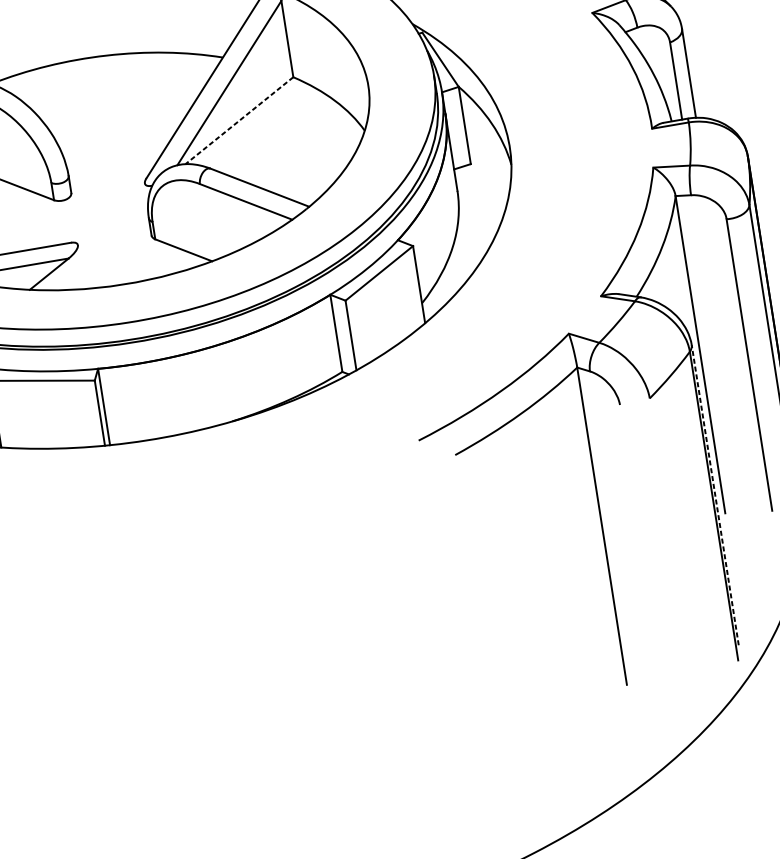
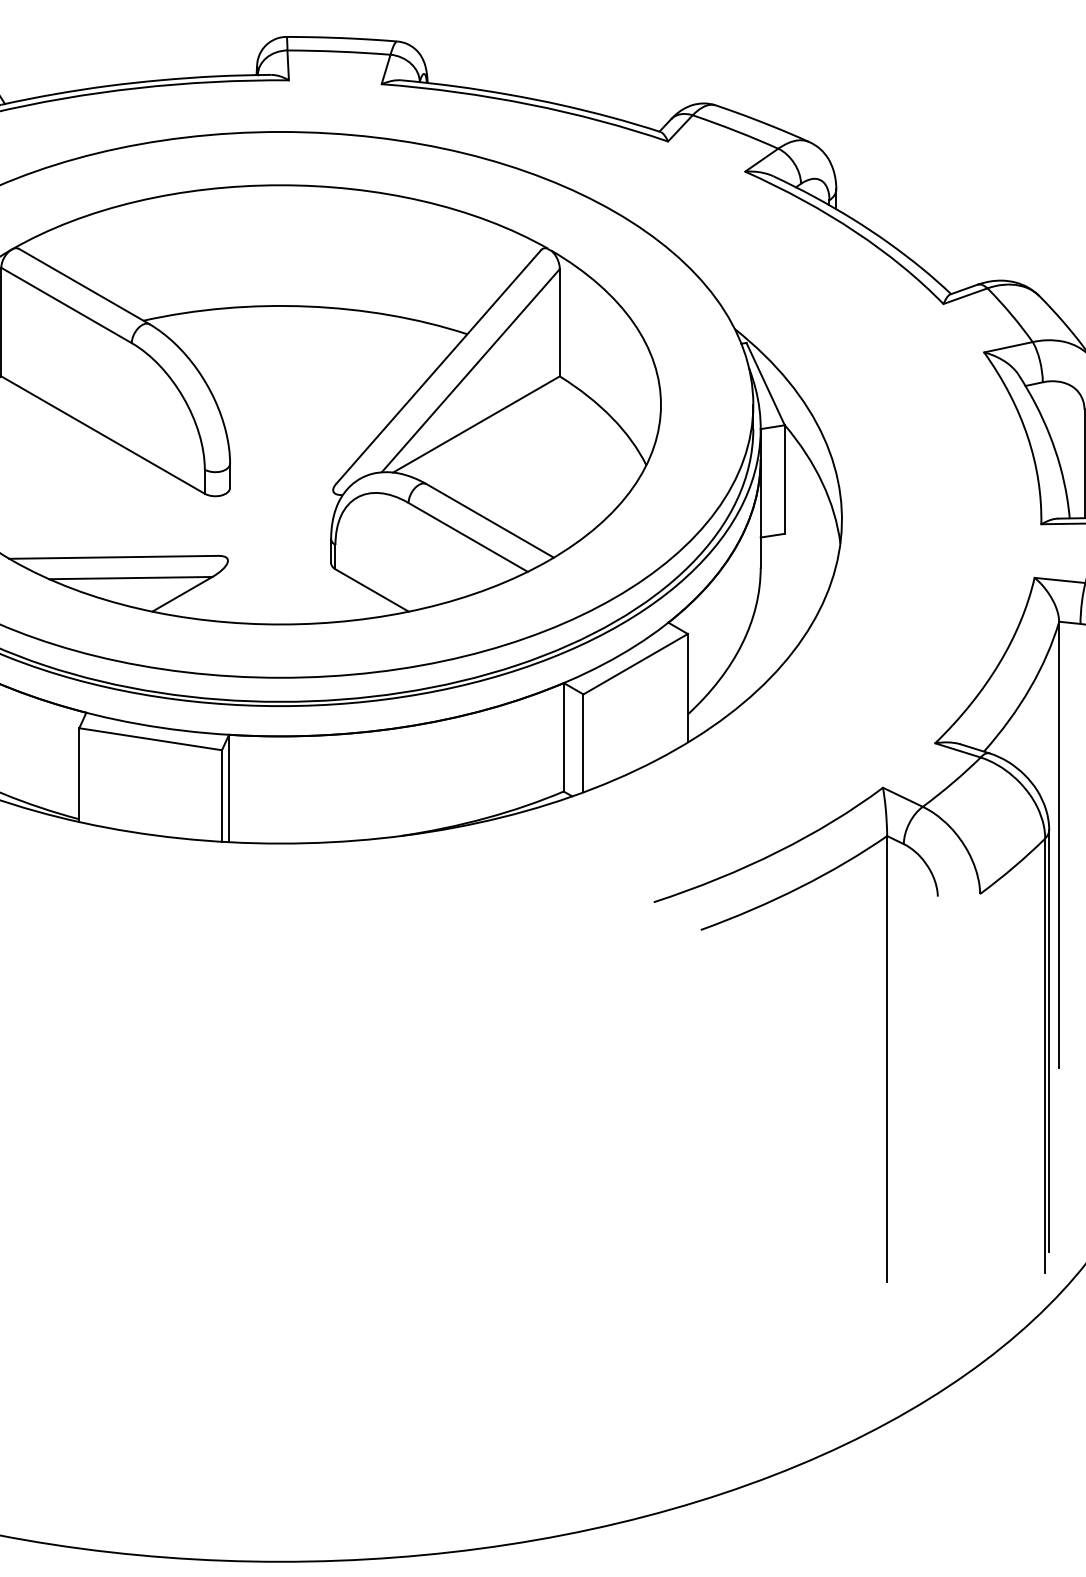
line: (239, 120) -> (476, 424), dashed -> solid
line: (715, 494) -> (1049, 1040), dashed -> solid

